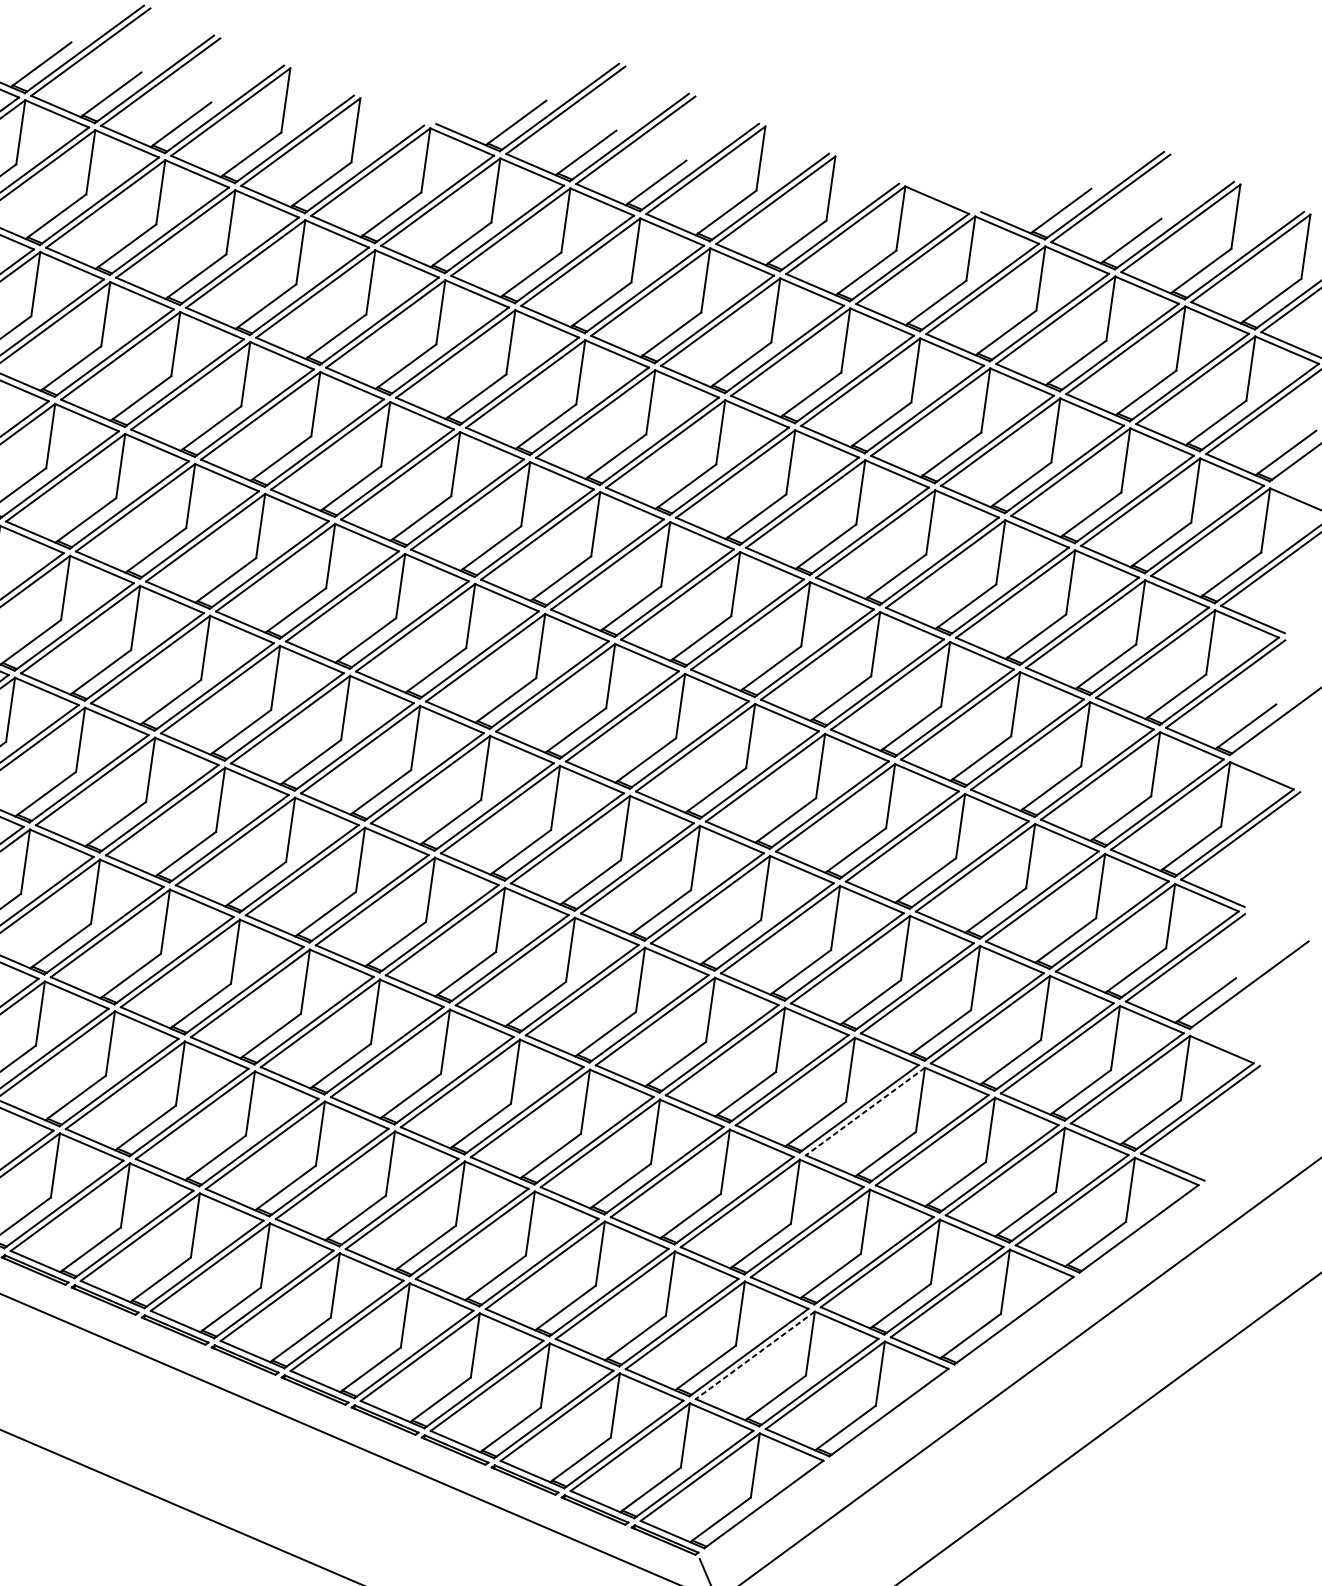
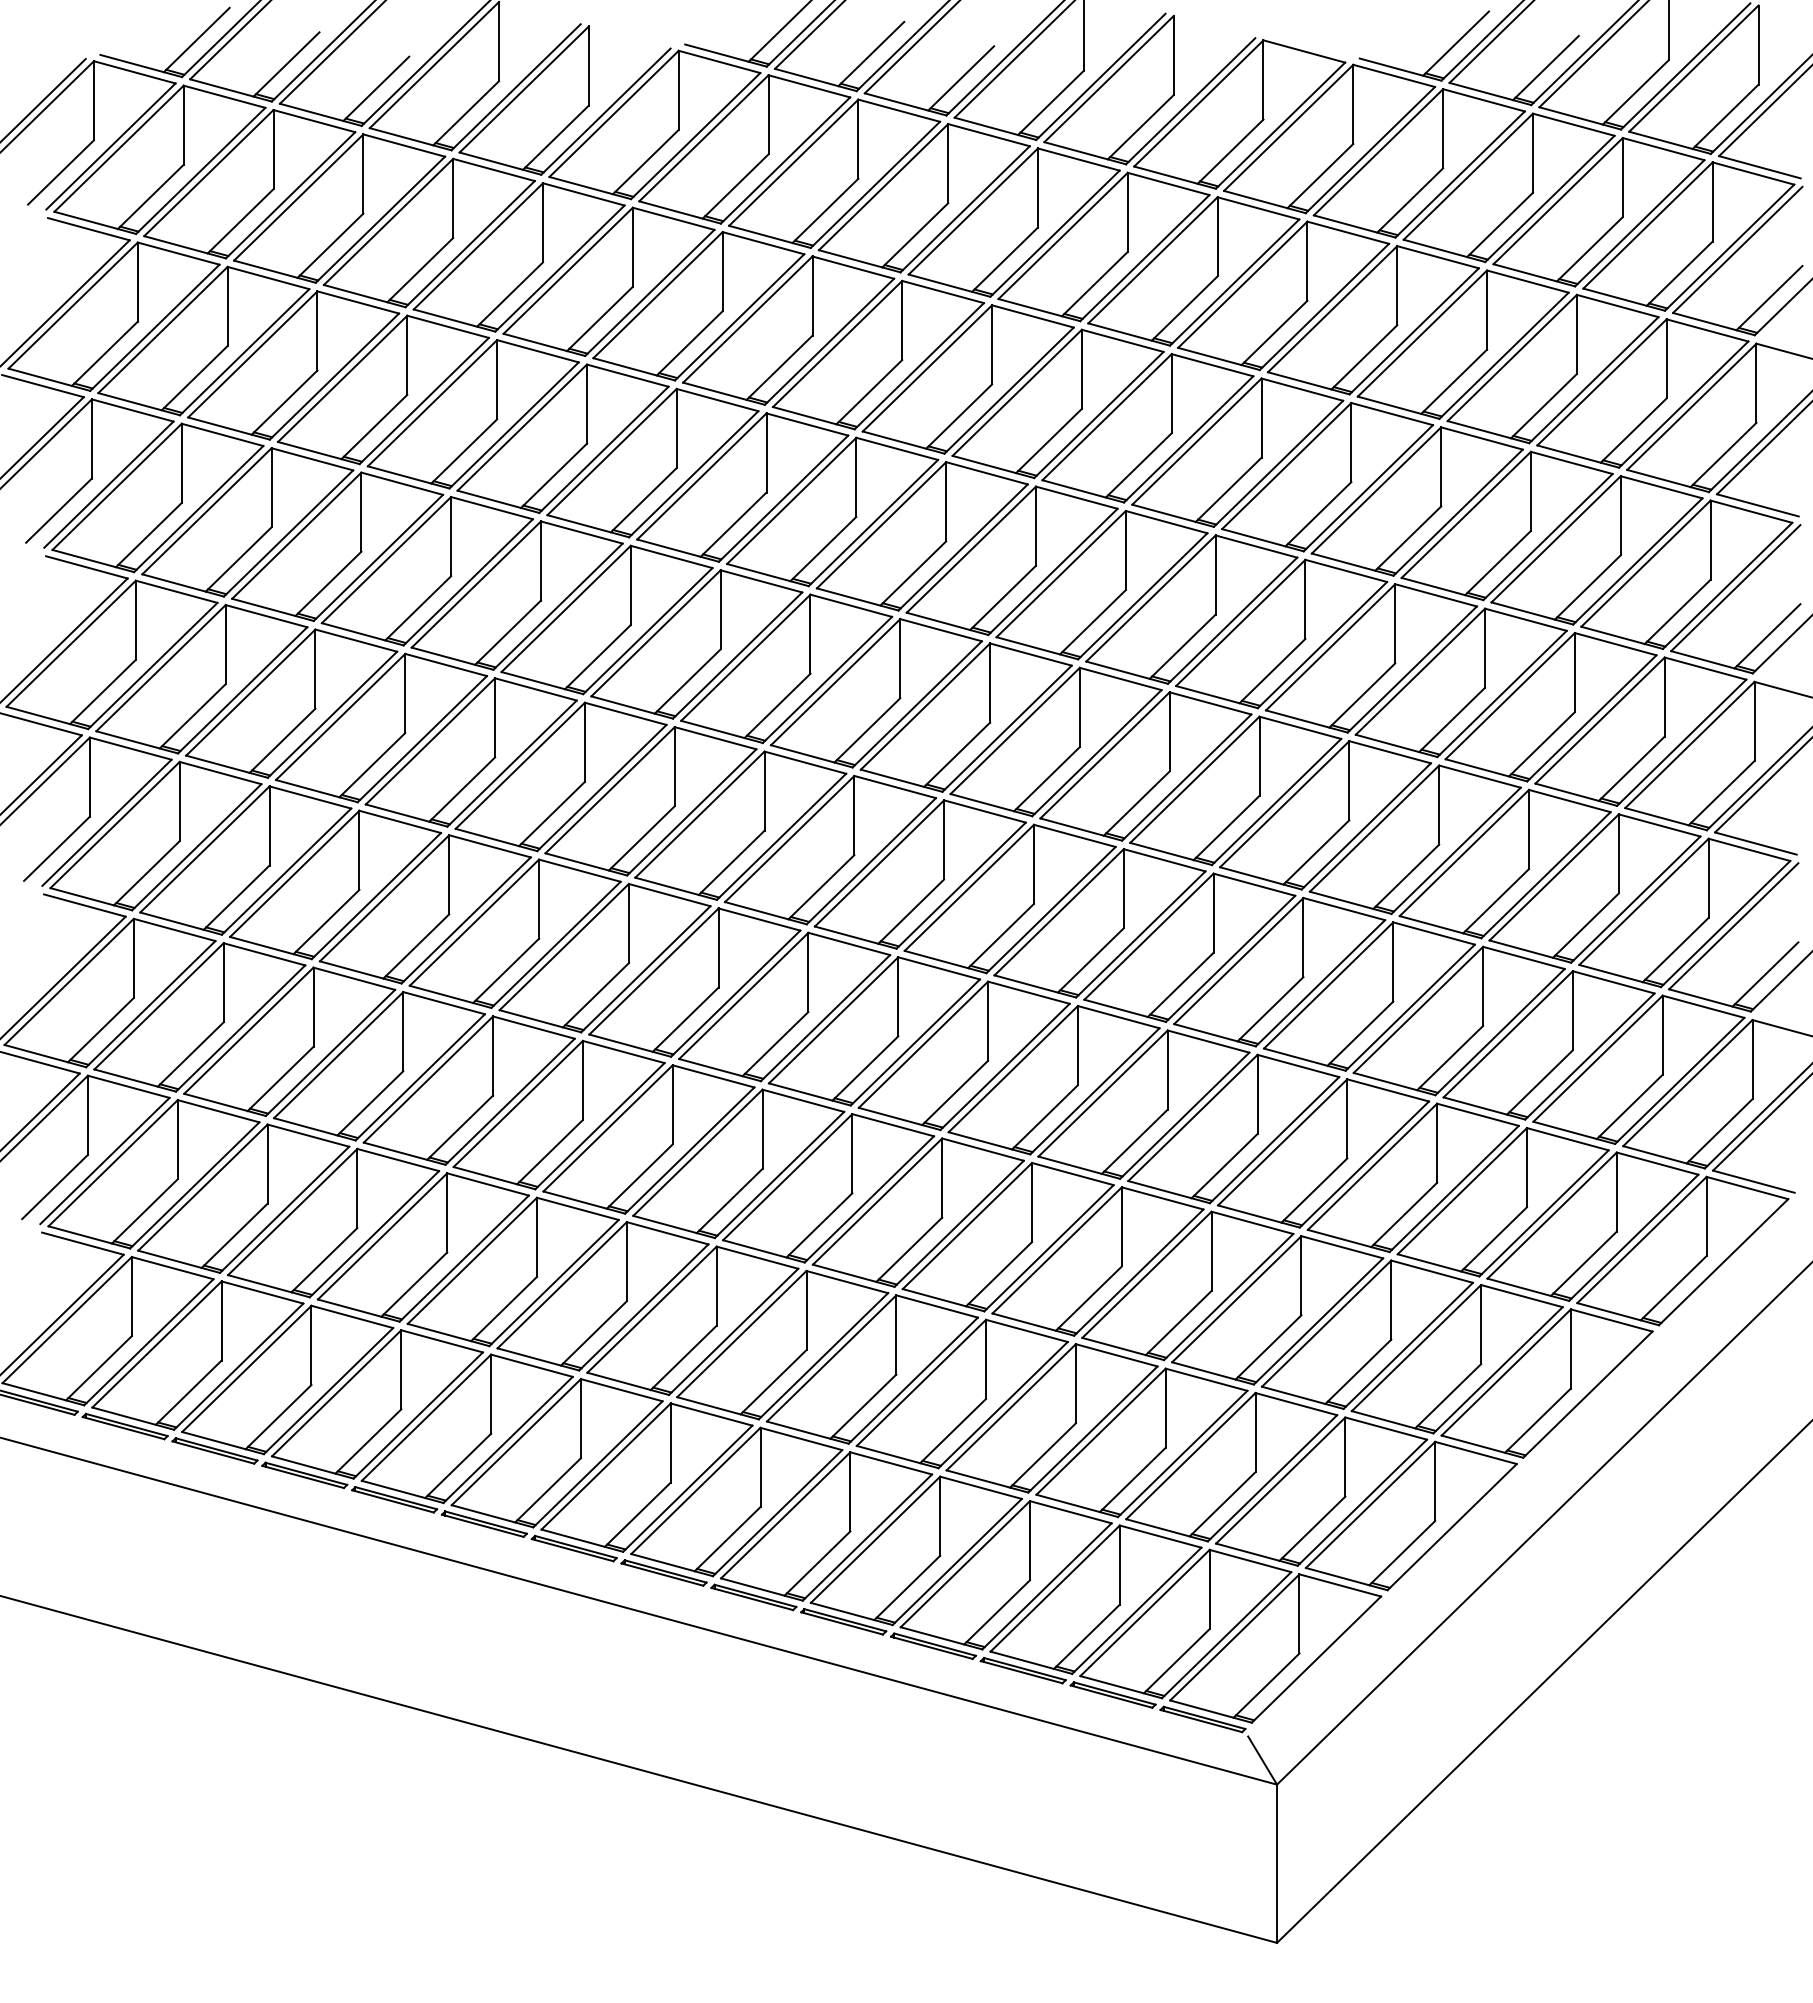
line: (865, 1112) -> (1372, 1167), dashed -> solid
line: (755, 1355) -> (1280, 1480), dashed -> solid

